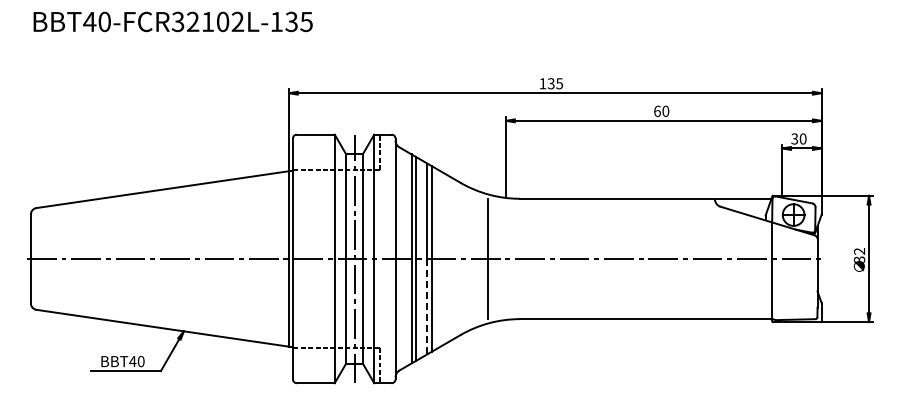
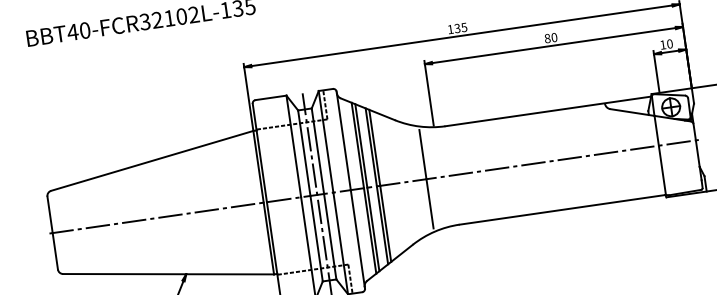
text: (657, 110) -> (547, 37), 60 -> 80
text: (794, 138) -> (662, 44), 30 -> 10
line: (427, 306) -> (382, 225), dashed -> solid

